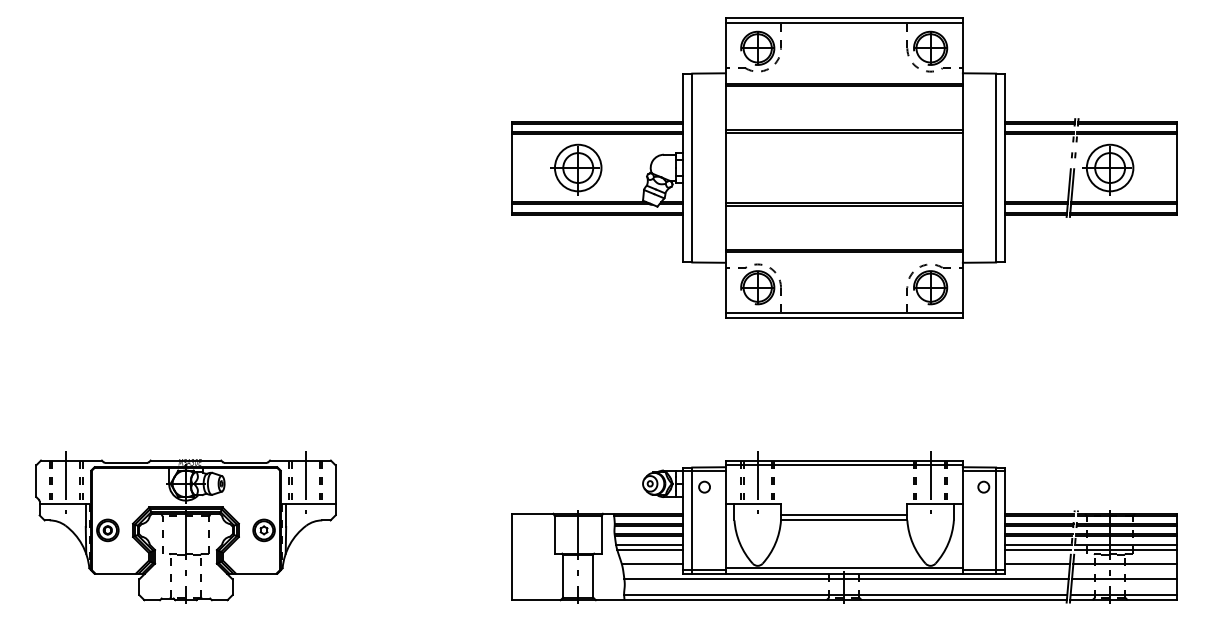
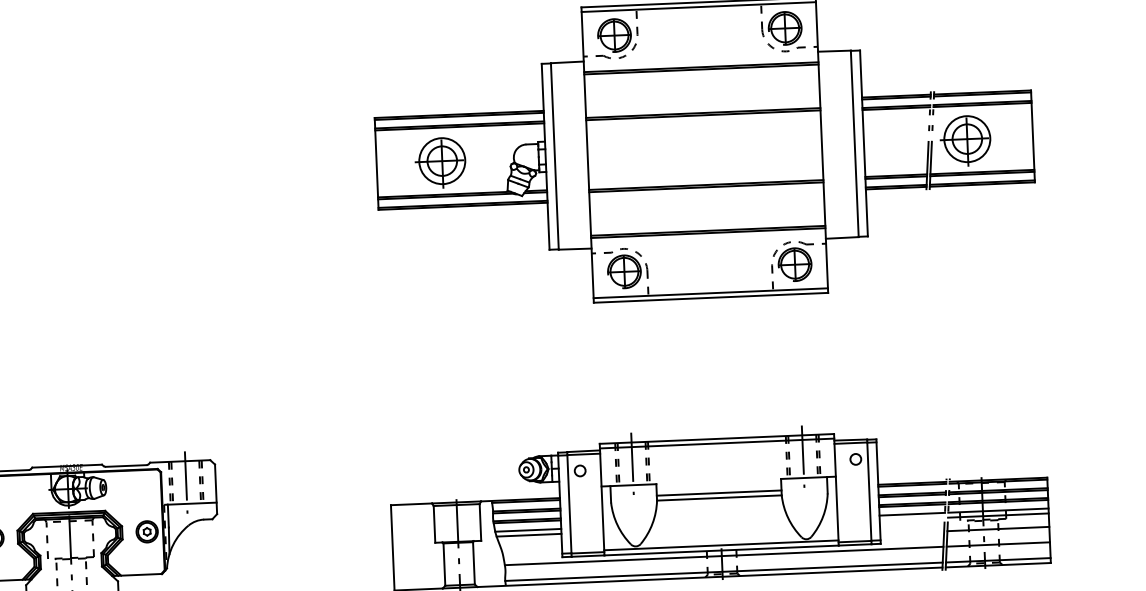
line: (1038, 550) -> (912, 519), removed
line: (651, 563) -> (530, 548), removed
line: (1037, 563) -> (912, 532), removed

